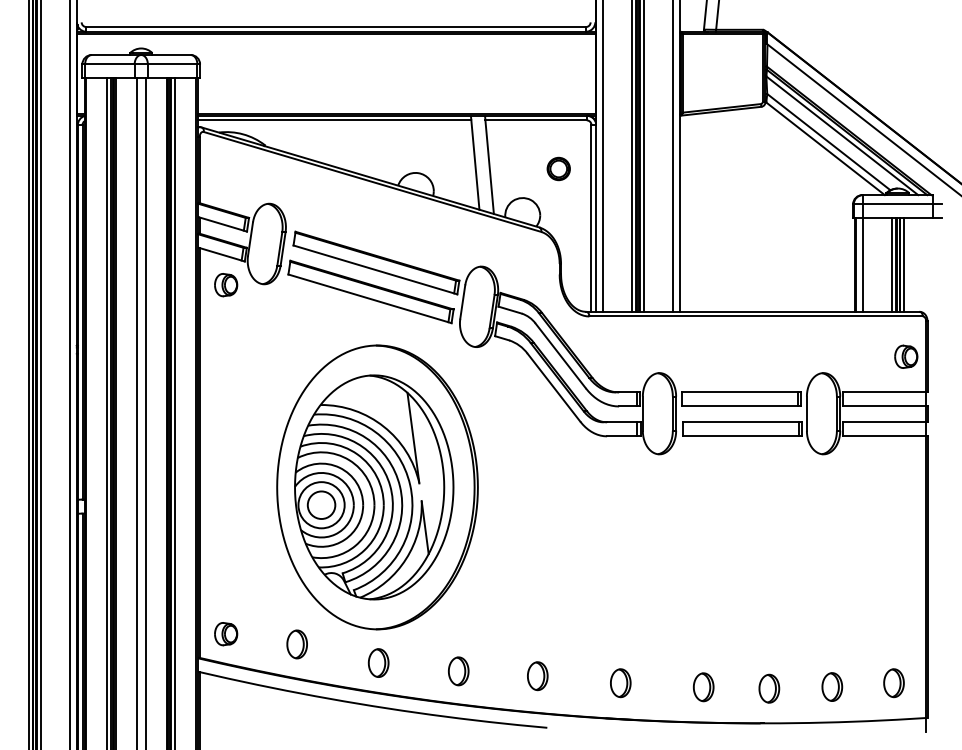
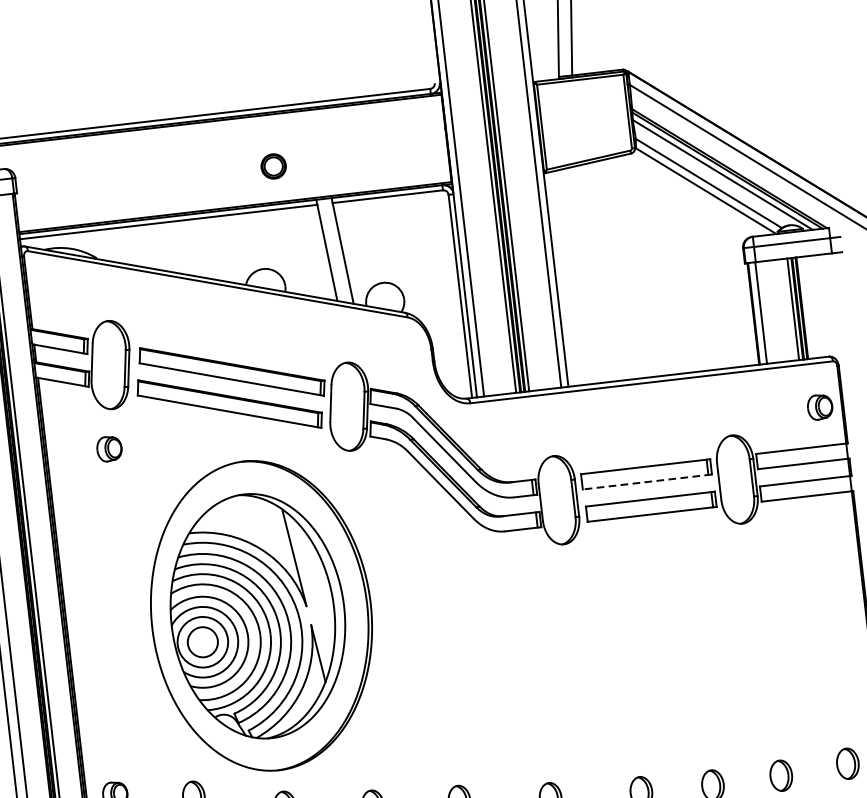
part: (558, 168) -> (273, 165), moved
line: (904, 264) -> (806, 307), removed
part: (226, 285) -> (109, 449), moved
line: (741, 406) -> (647, 482), solid -> dashed

